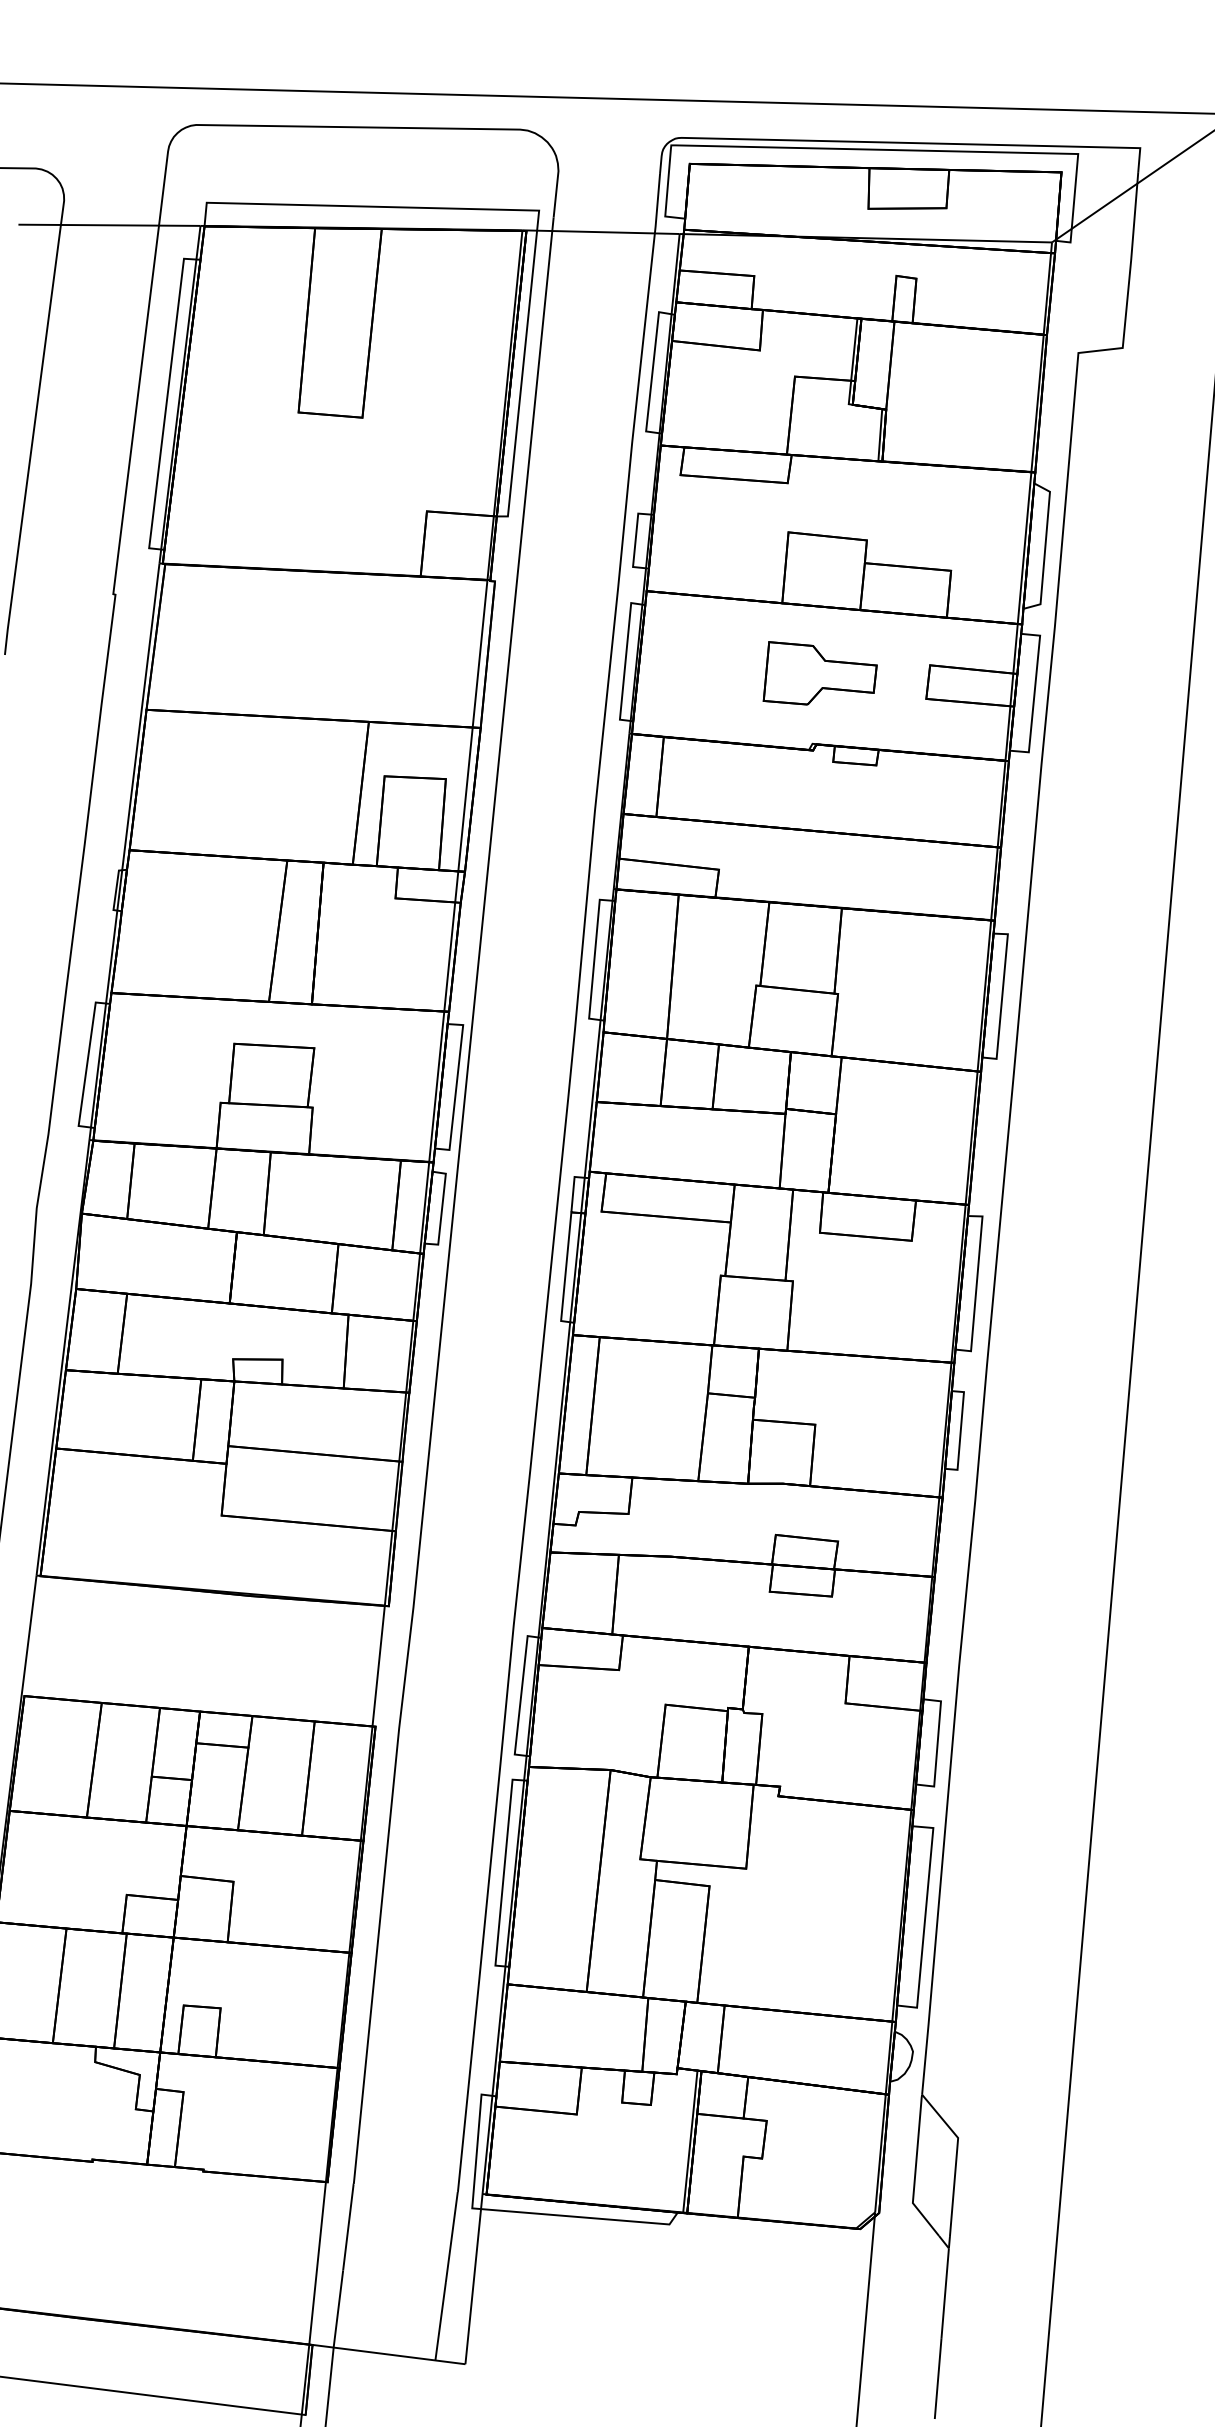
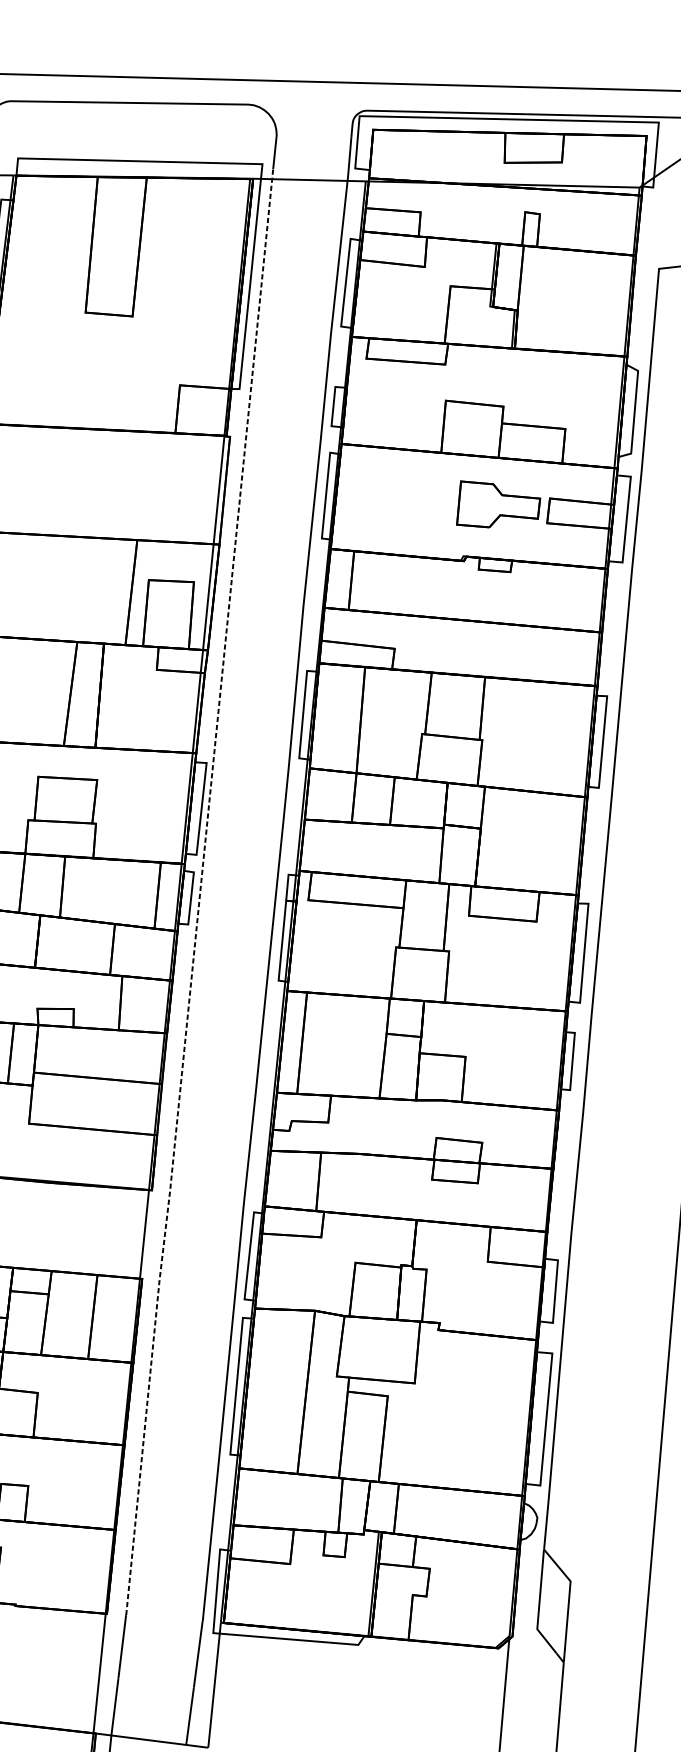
part: (819, 673) -> (498, 504), moved
line: (454, 1201) -> (200, 892), solid -> dashed

